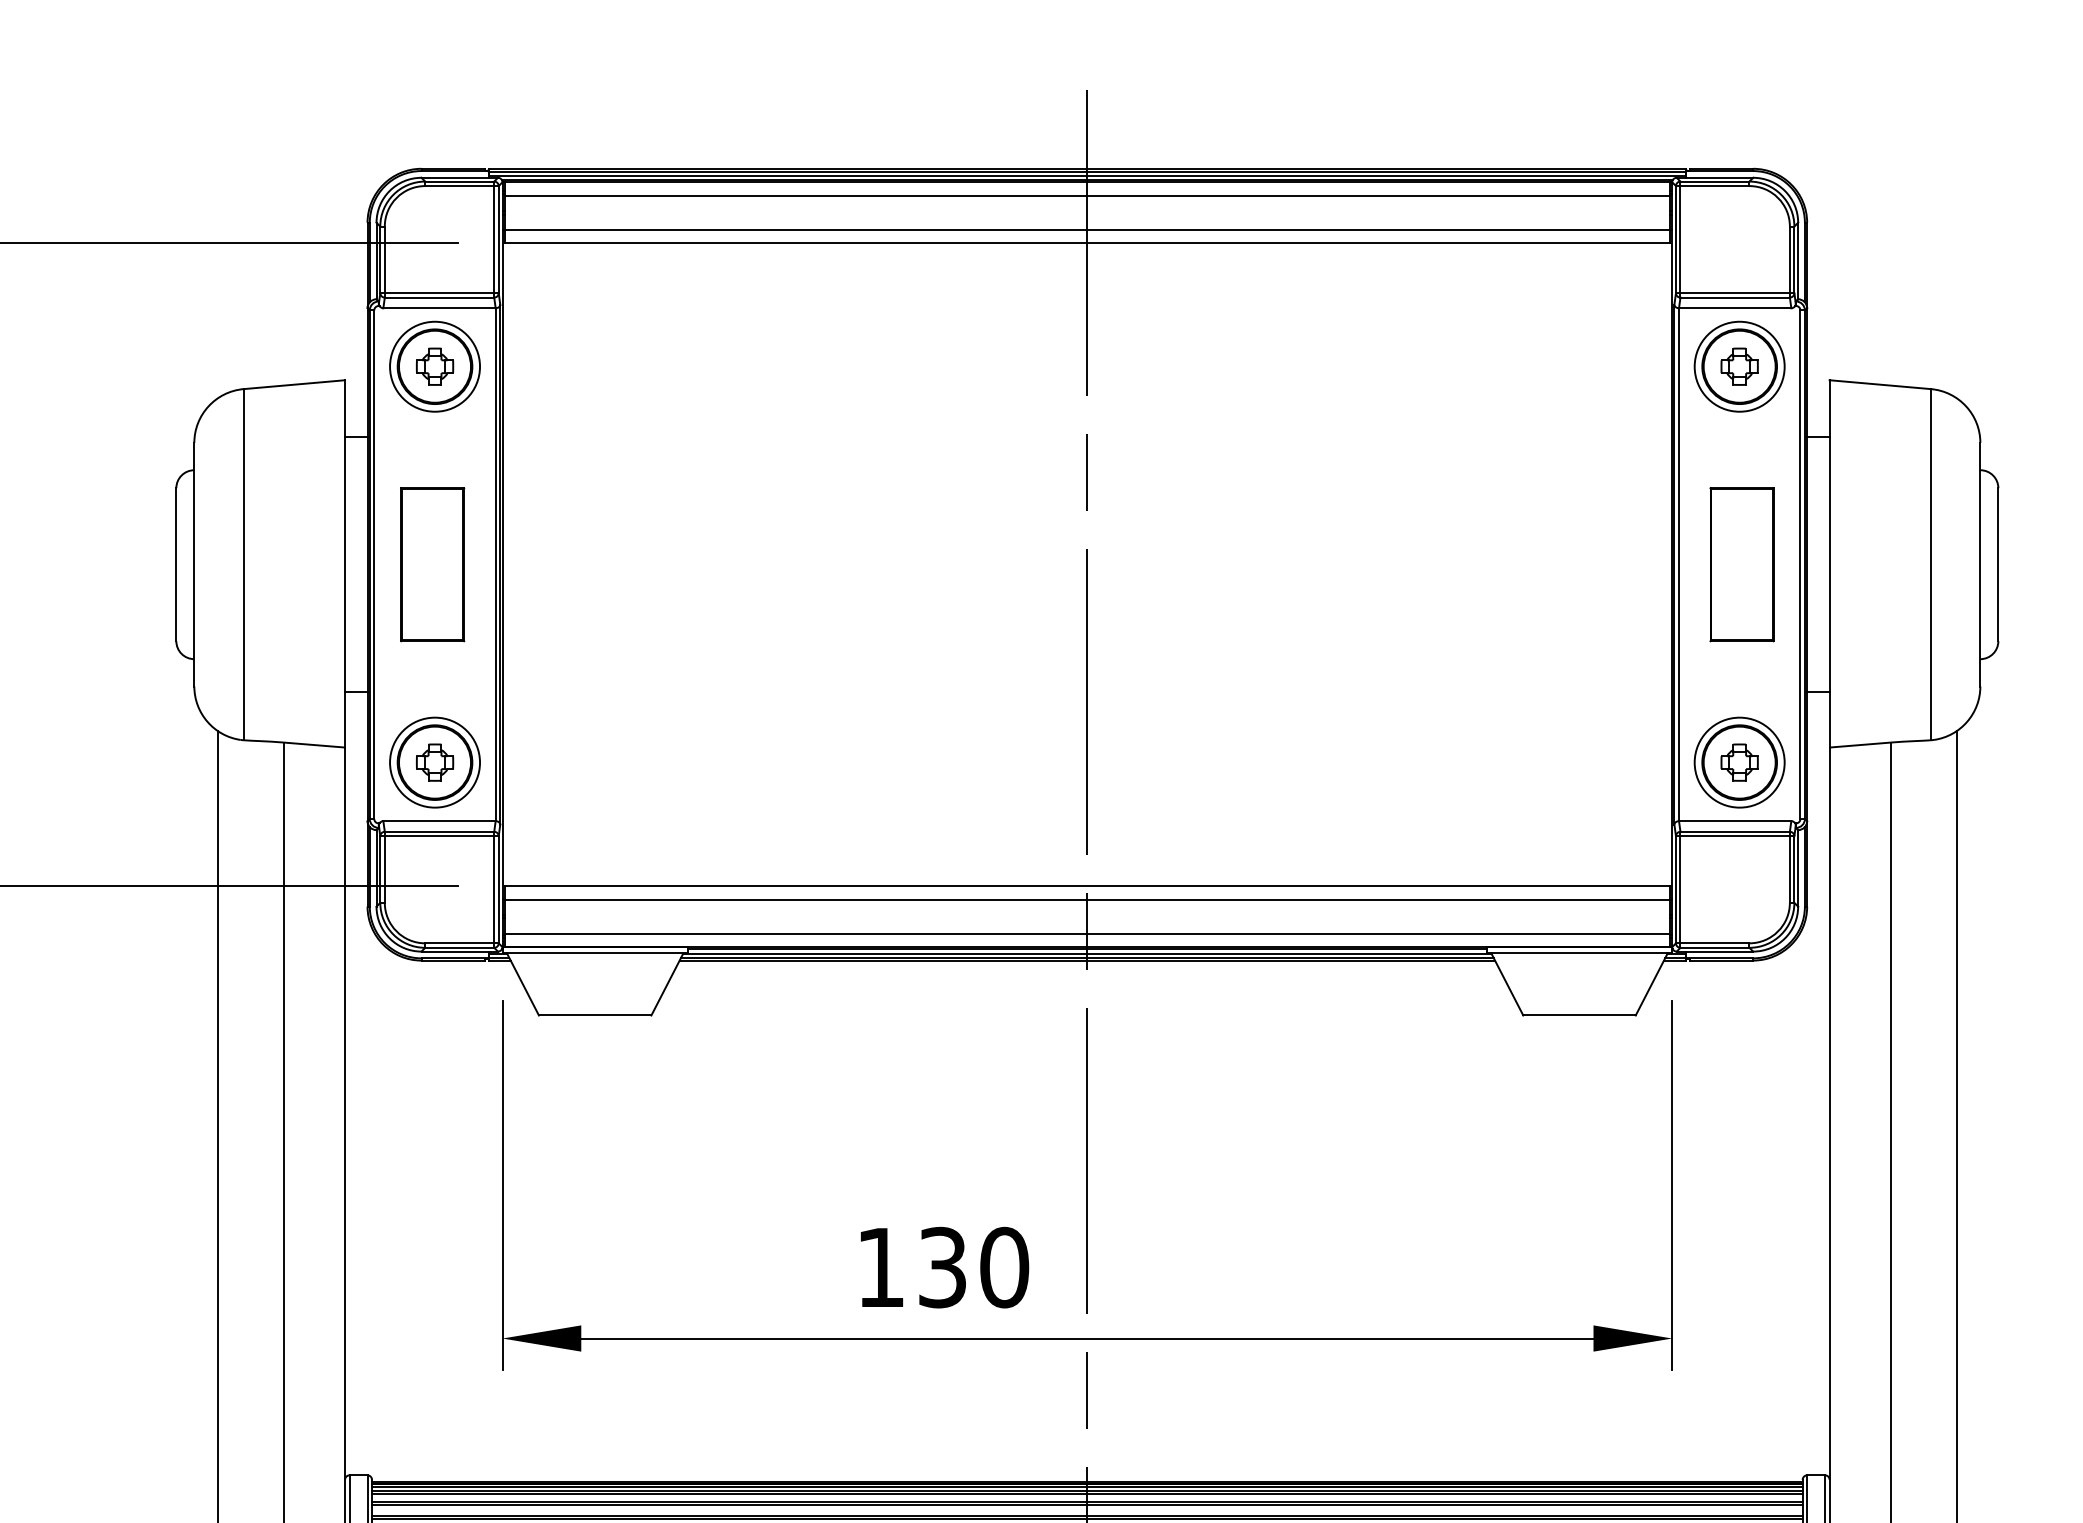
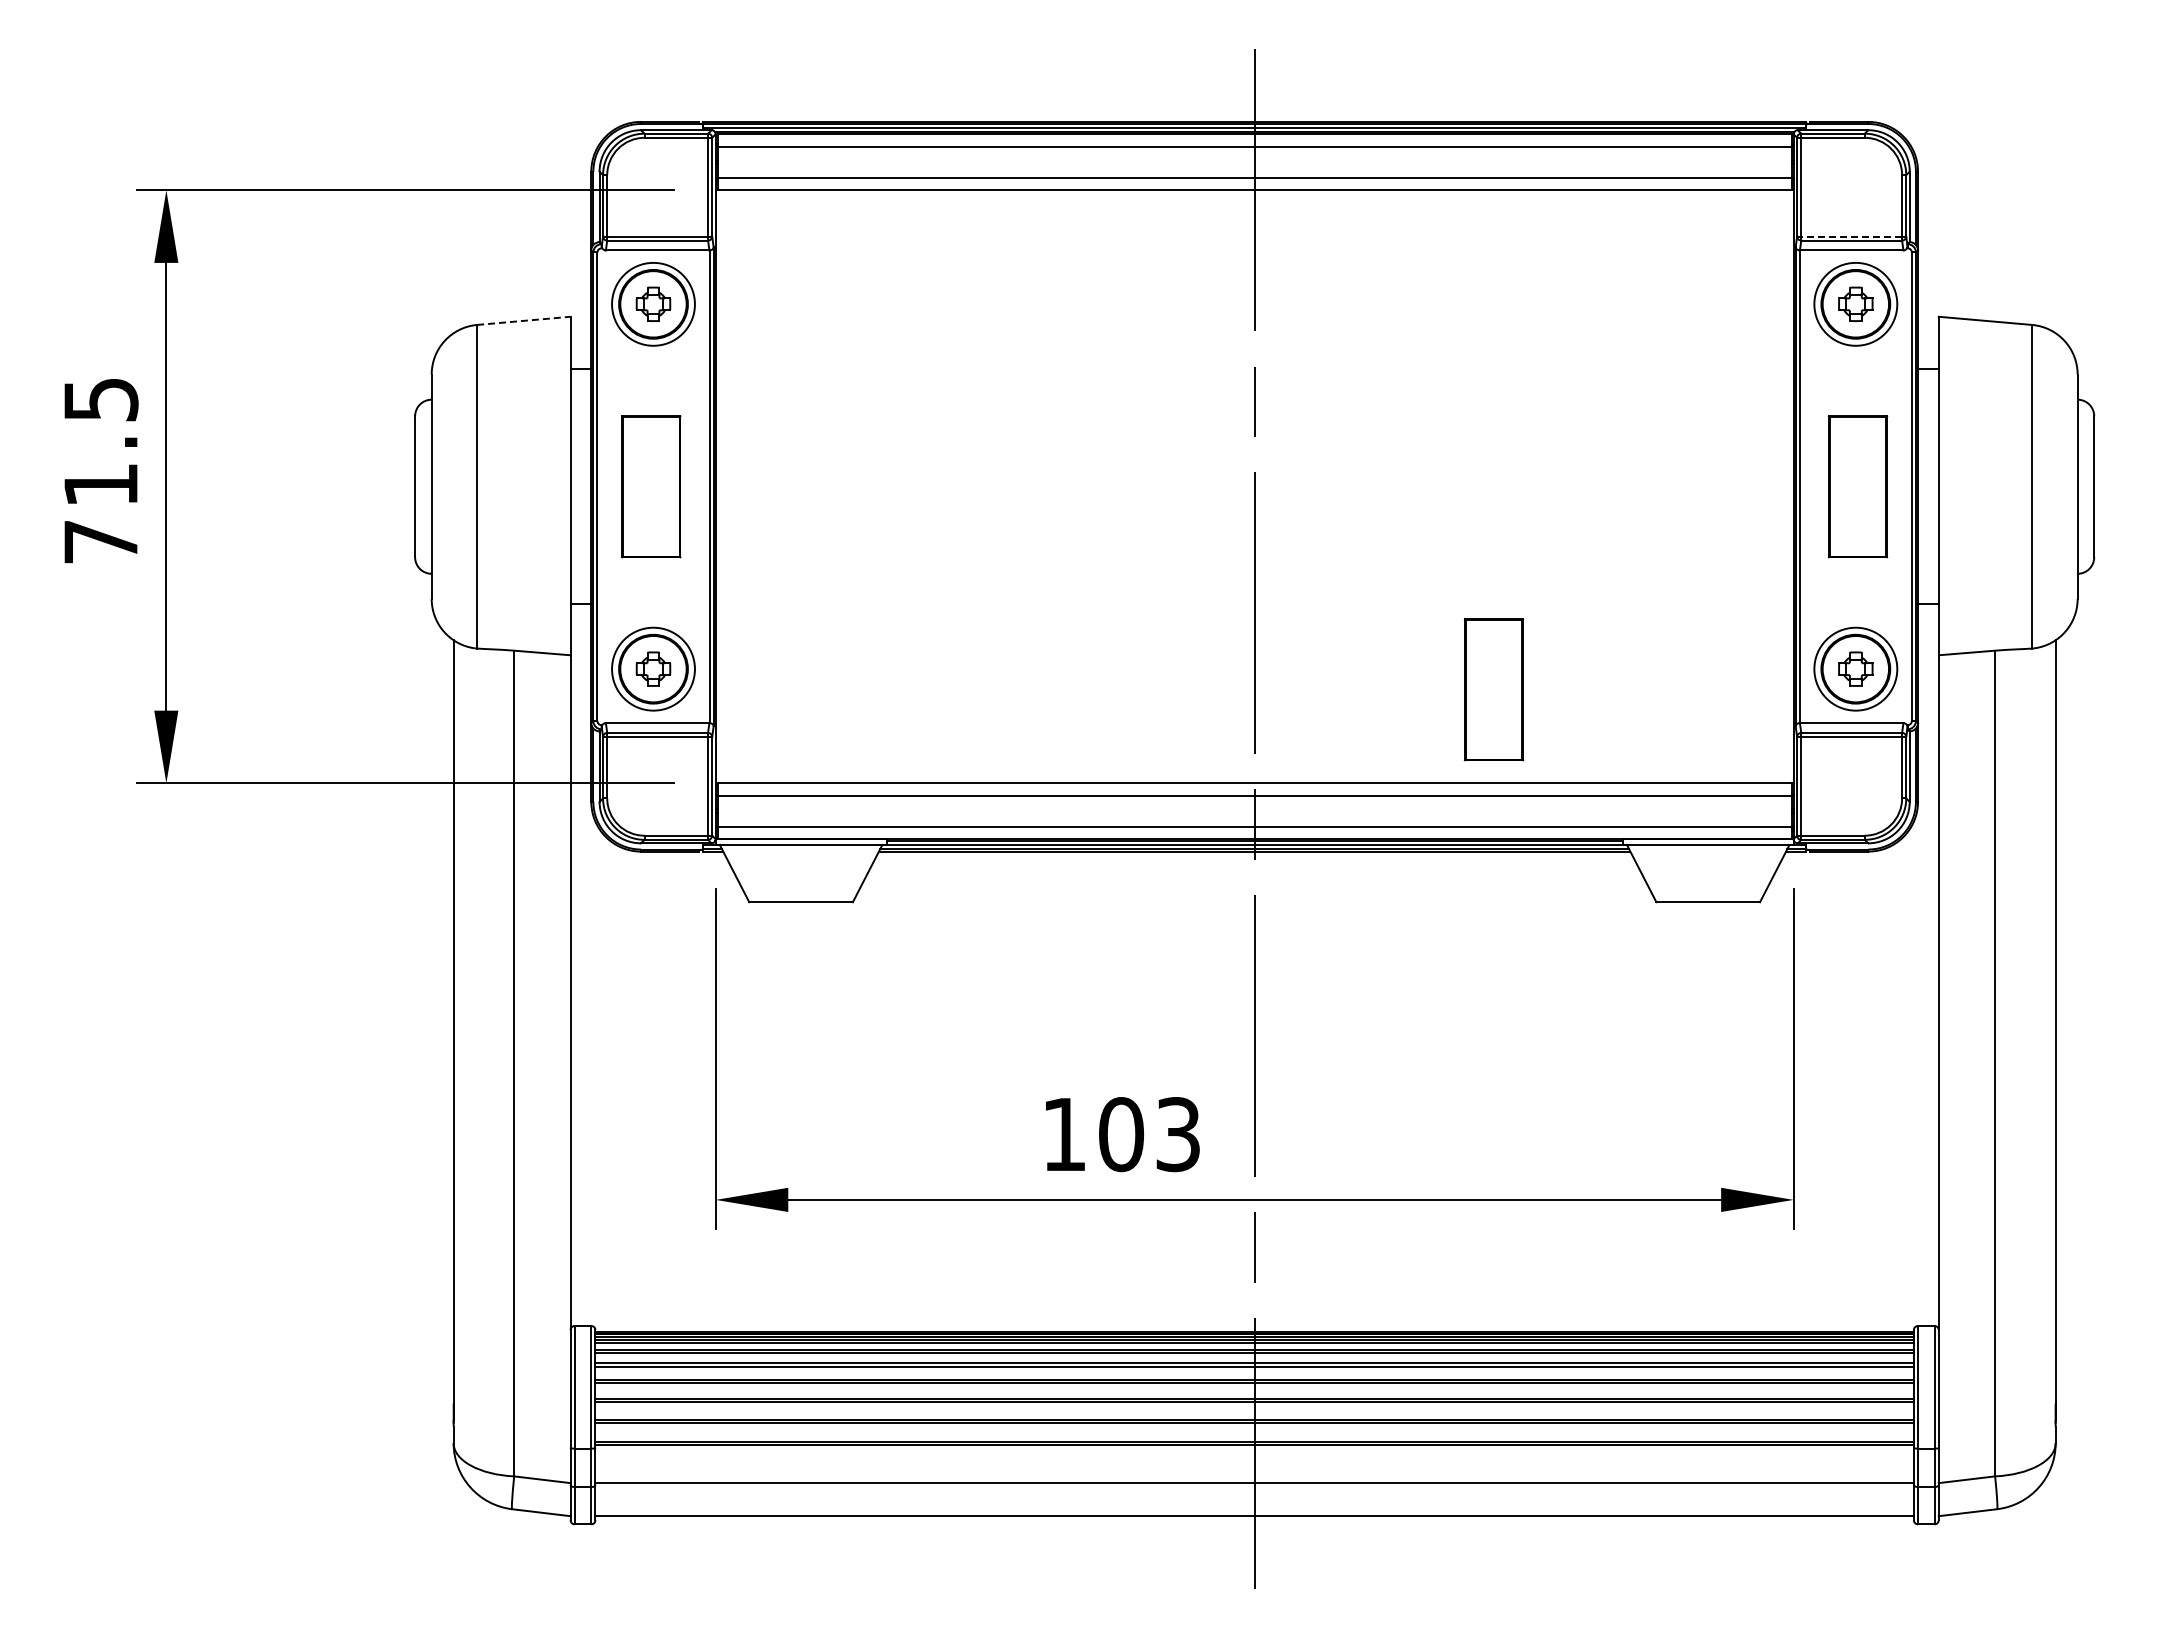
line: (1734, 293) -> (1851, 236), solid -> dashed
line: (293, 384) -> (523, 320), solid -> dashed
part: (1346, 784) -> (1493, 689), added
text: (973, 1267) -> (1149, 1134), 130 -> 103

